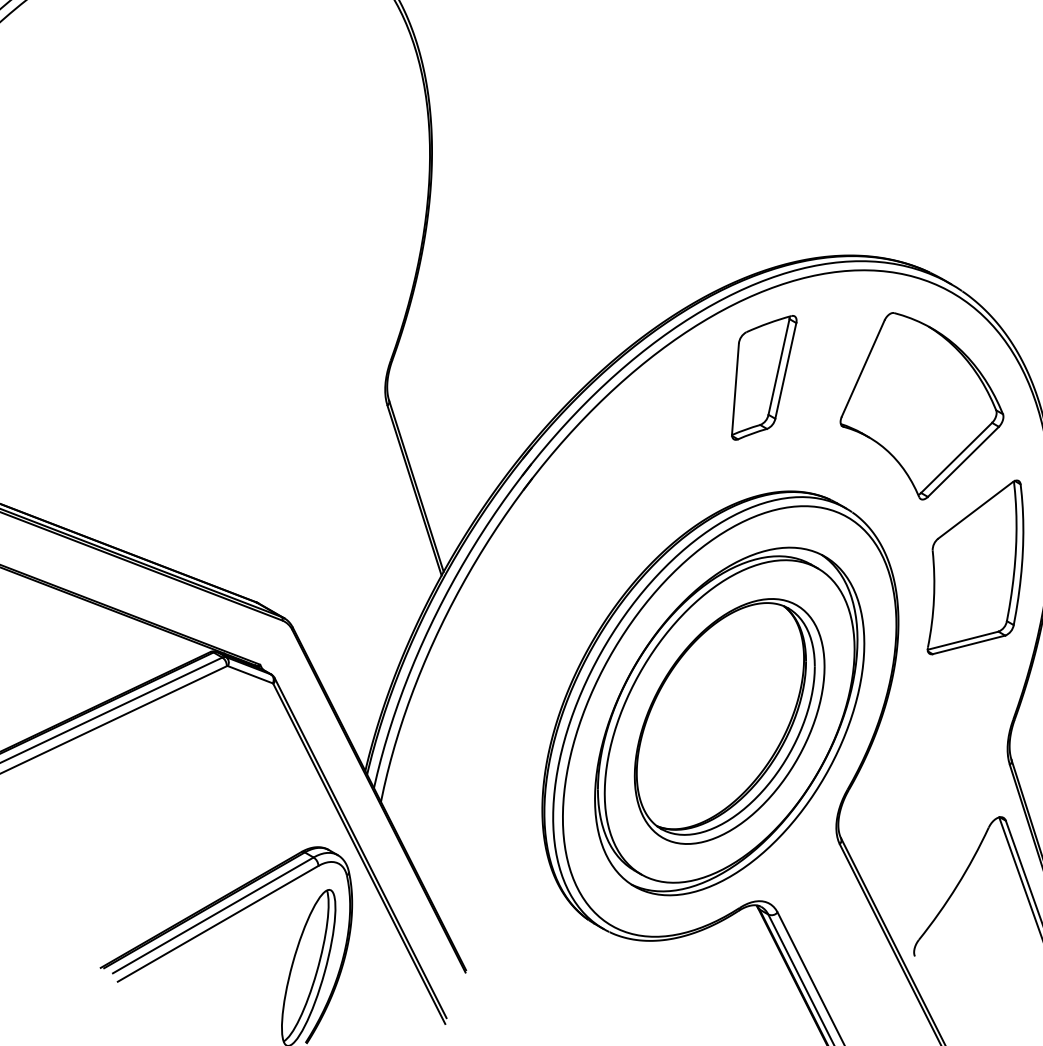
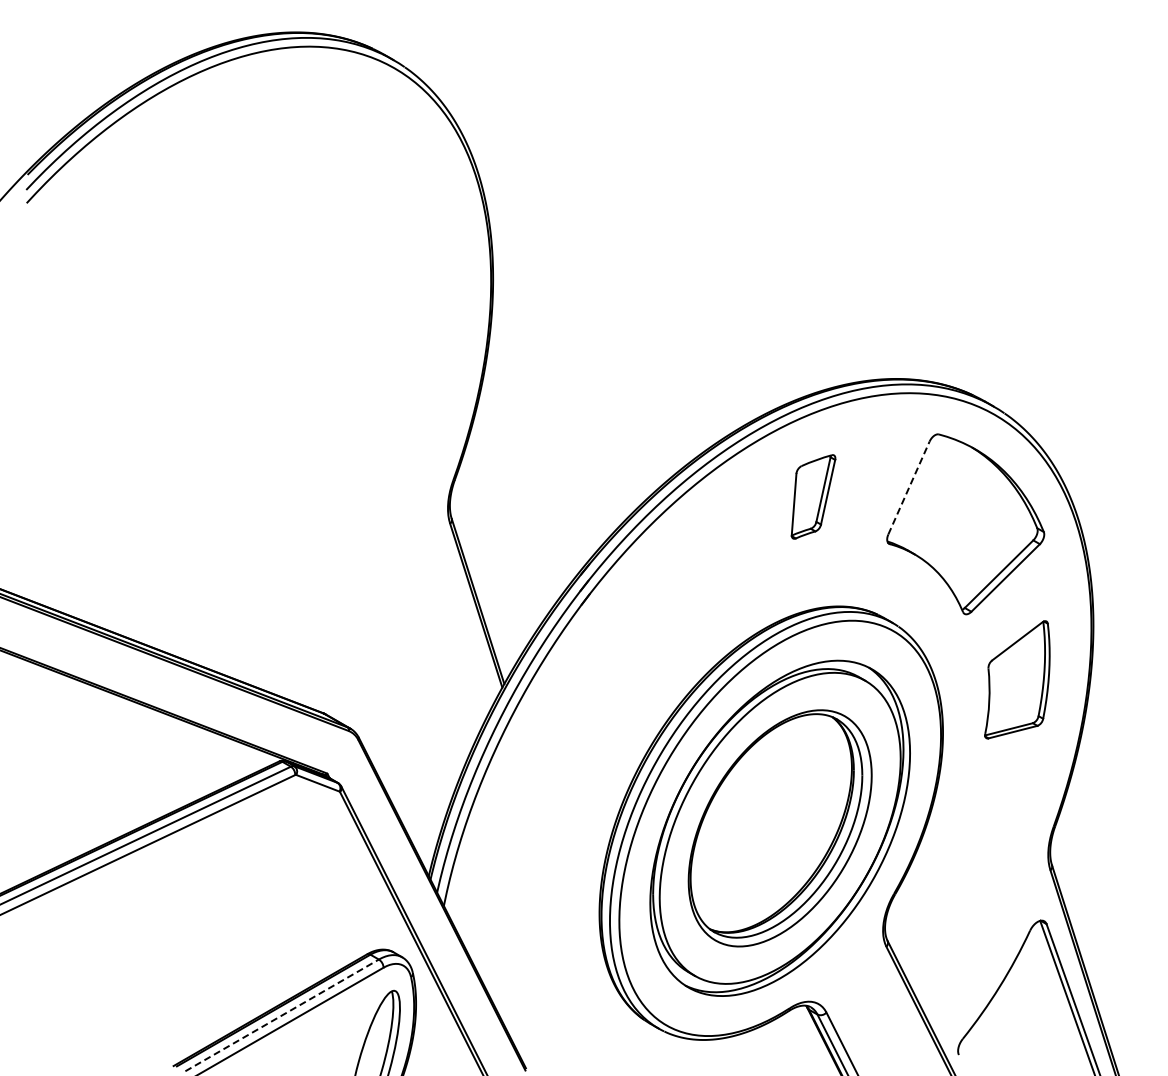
line: (862, 369) -> (908, 488), solid -> dashed
part: (764, 377) -> (813, 496), size x0.7
part: (975, 567) -> (1017, 679), size x0.7
line: (213, 915) -> (282, 1015), solid -> dashed

